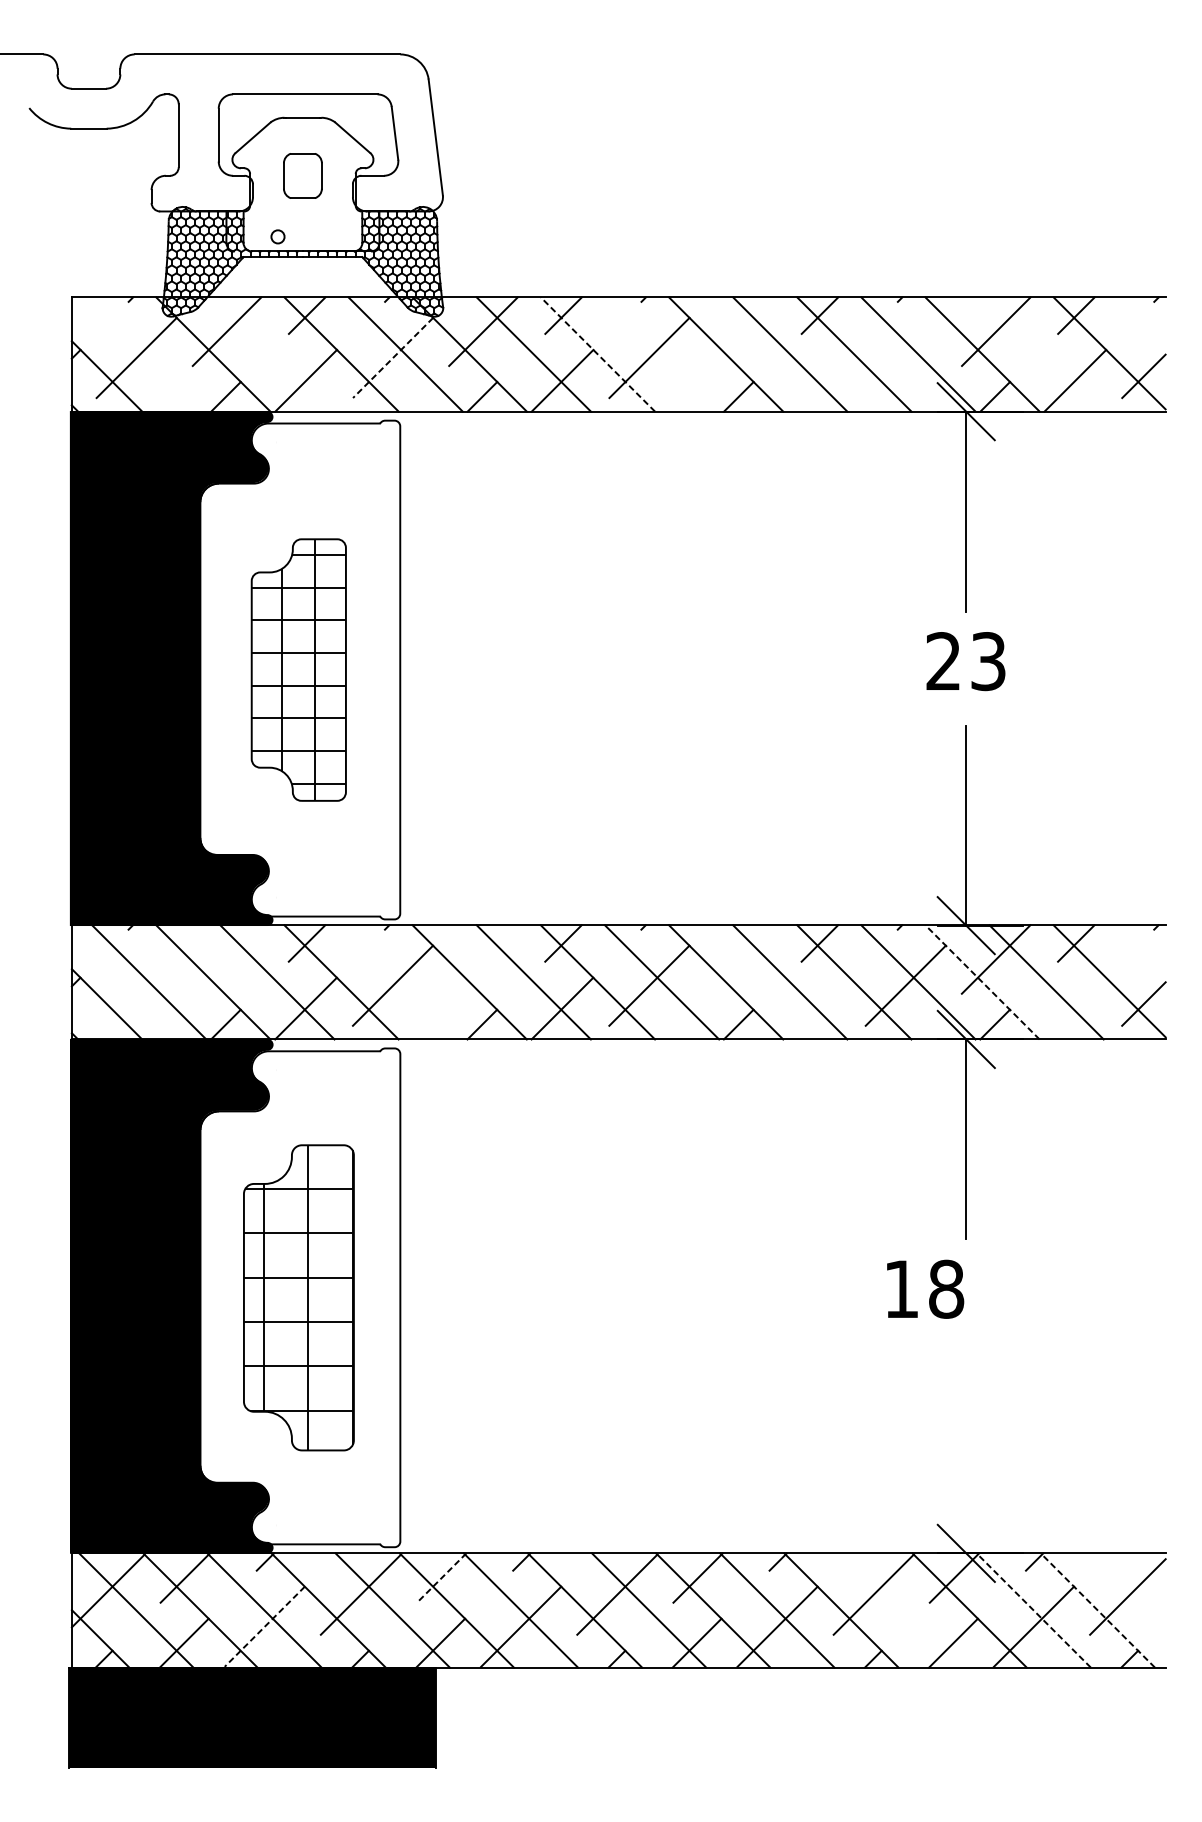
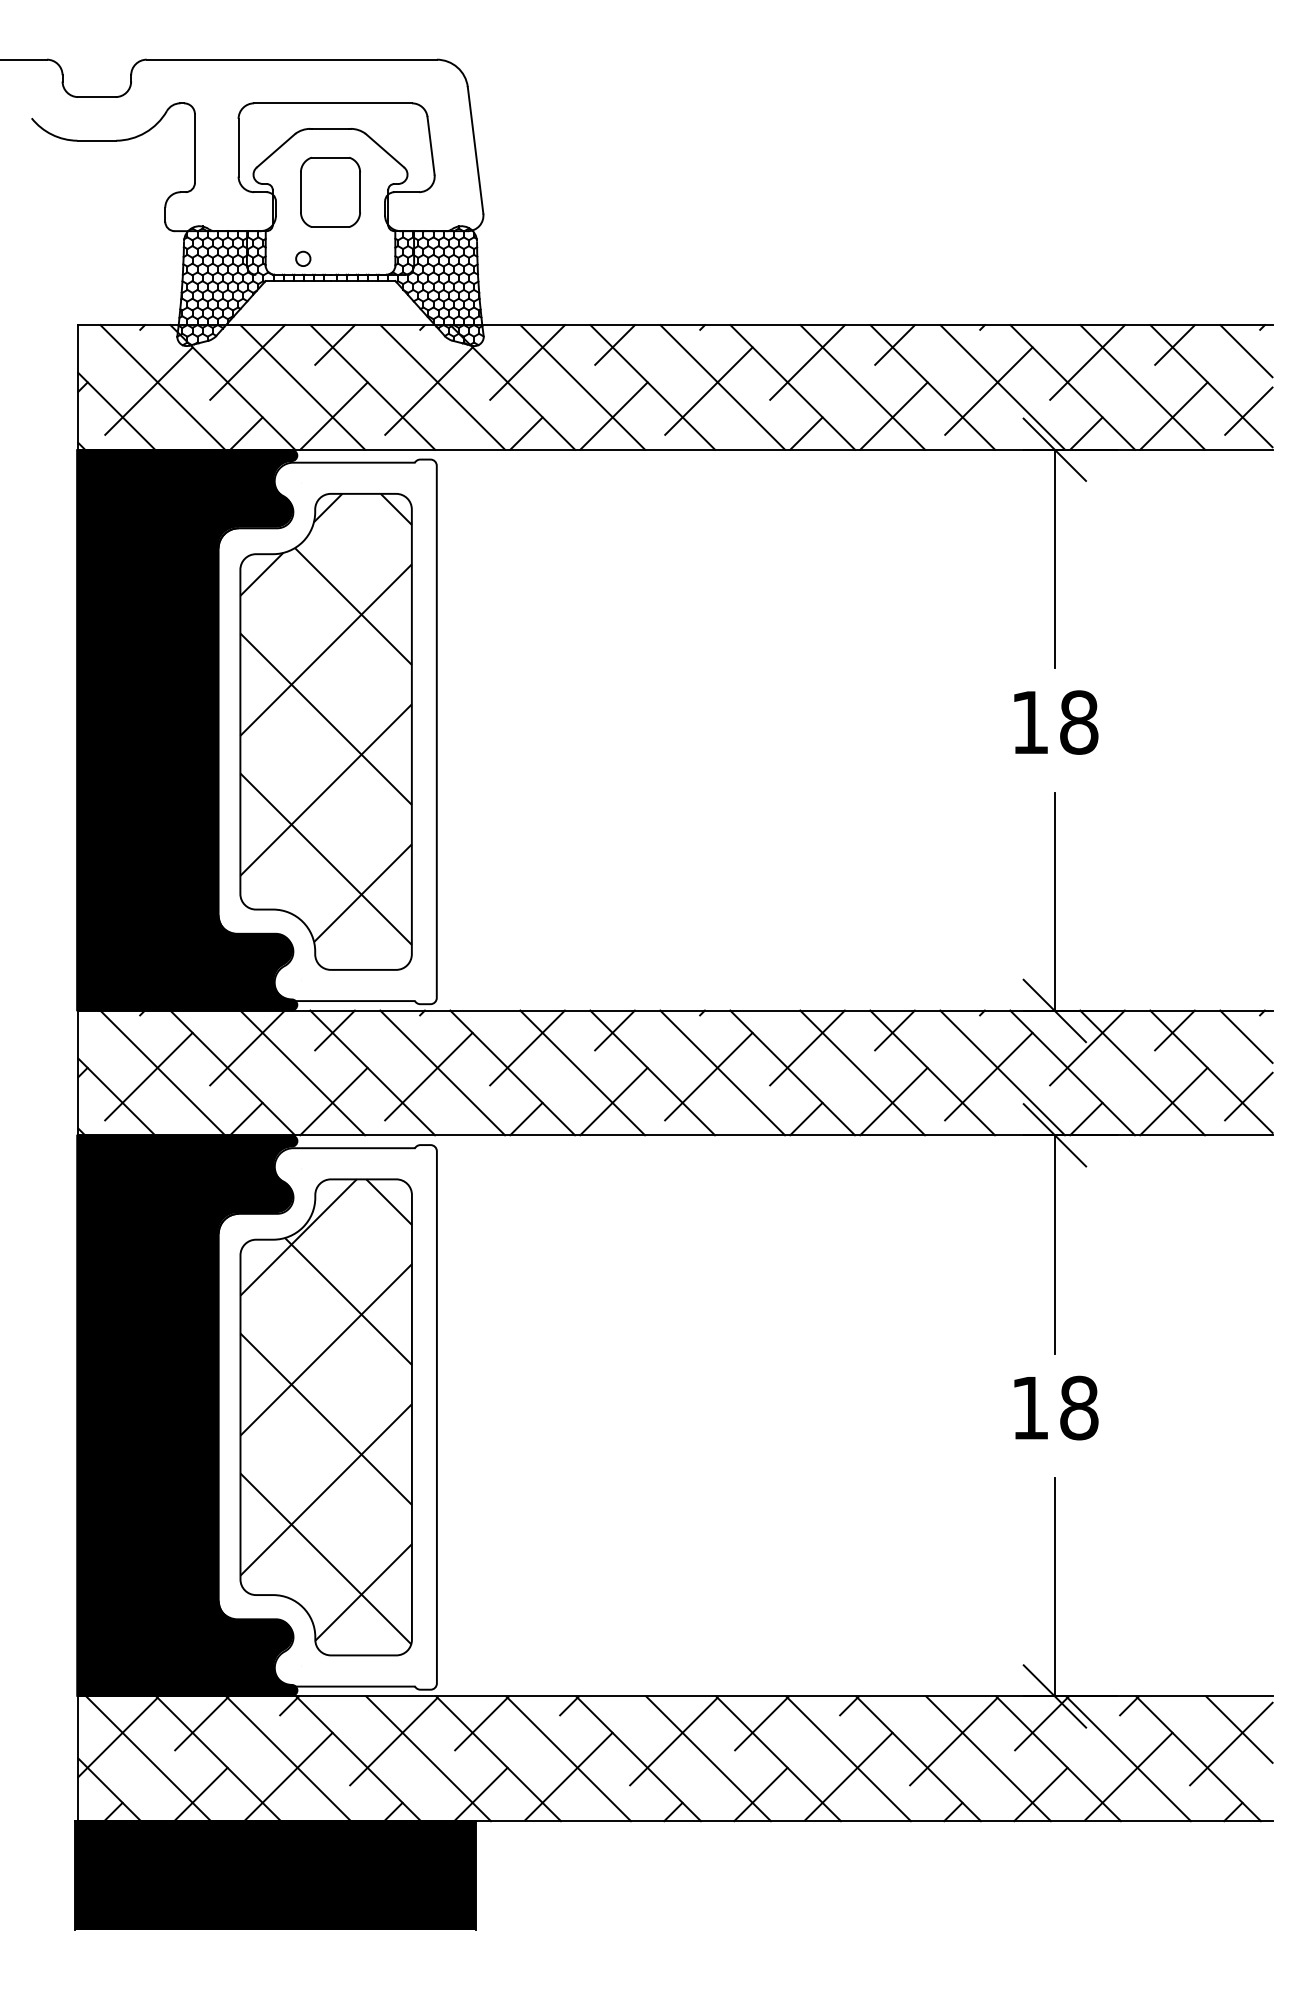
part: (302, 176) -> (330, 192), size x1.43
line: (1141, 321) -> (1246, 351), added
line: (739, 331) -> (807, 362), added
line: (149, 354) -> (162, 387), added
line: (277, 354) -> (302, 387), added
line: (597, 354) -> (652, 387), dashed -> solid
line: (661, 354) -> (722, 387), added
line: (1046, 354) -> (1142, 387), added
line: (905, 357) -> (988, 390), added
line: (392, 358) -> (428, 391), dashed -> solid
line: (818, 380) -> (893, 415), added
text: (965, 661) -> (1054, 722), 23 -> 18
part: (298, 669) -> (325, 731), size x1.67
line: (1141, 949) -> (1246, 1036), added
line: (226, 959) -> (247, 1047), added
line: (483, 959) -> (527, 1047), added
line: (739, 959) -> (807, 1047), added
line: (405, 981) -> (442, 1072), added
line: (982, 981) -> (1072, 1072), dashed -> solid
line: (136, 985) -> (148, 1076), added
line: (818, 1008) -> (893, 1101), added
line: (1074, 1008) -> (1173, 1101), added
text: (925, 1288) -> (1056, 1407), moved
part: (298, 1297) -> (325, 1417), size x1.43
line: (965, 1453) -> (1054, 1587), added
line: (441, 1578) -> (481, 1723), dashed -> solid
line: (1135, 1583) -> (1239, 1729), added
line: (905, 1610) -> (988, 1758), added
line: (1033, 1610) -> (1128, 1758), dashed -> solid
line: (1097, 1610) -> (1198, 1758), dashed -> solid
line: (264, 1626) -> (288, 1776), dashed -> solid

